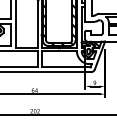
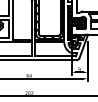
hatch: (92, 24) -> (77, 20), added

